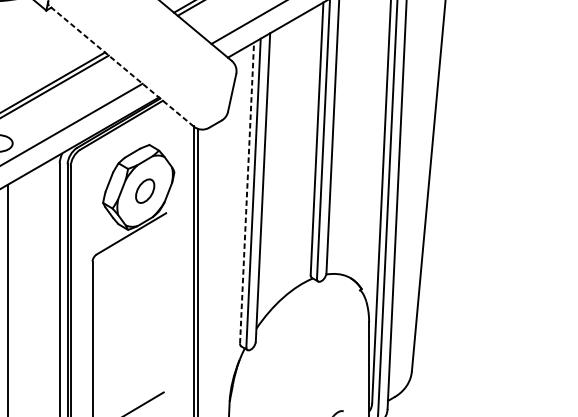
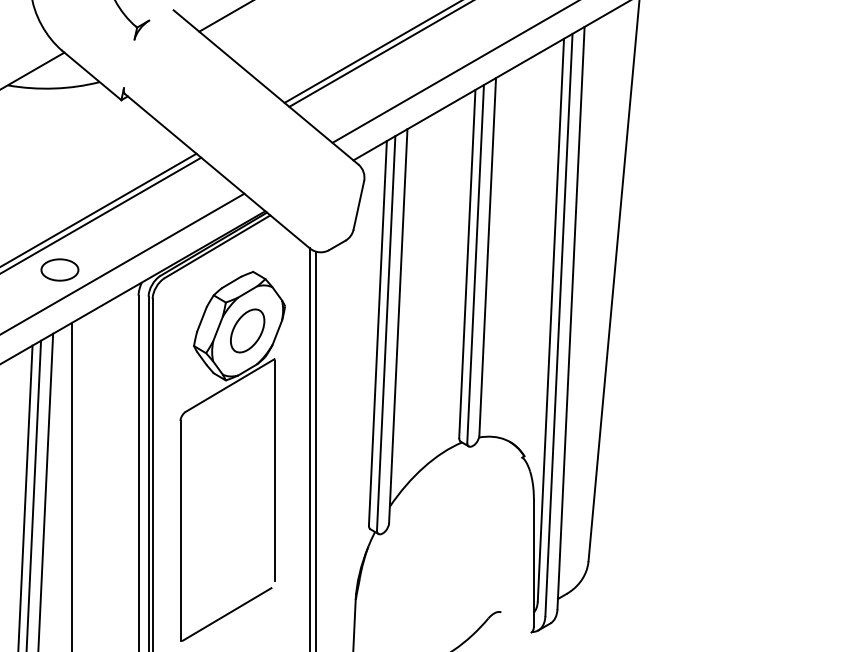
line: (121, 65) -> (217, 170), dashed -> solid
part: (145, 190) -> (247, 330), size x1.43
line: (246, 192) -> (377, 332), dashed -> solid
line: (166, 301) -> (275, 471), added

